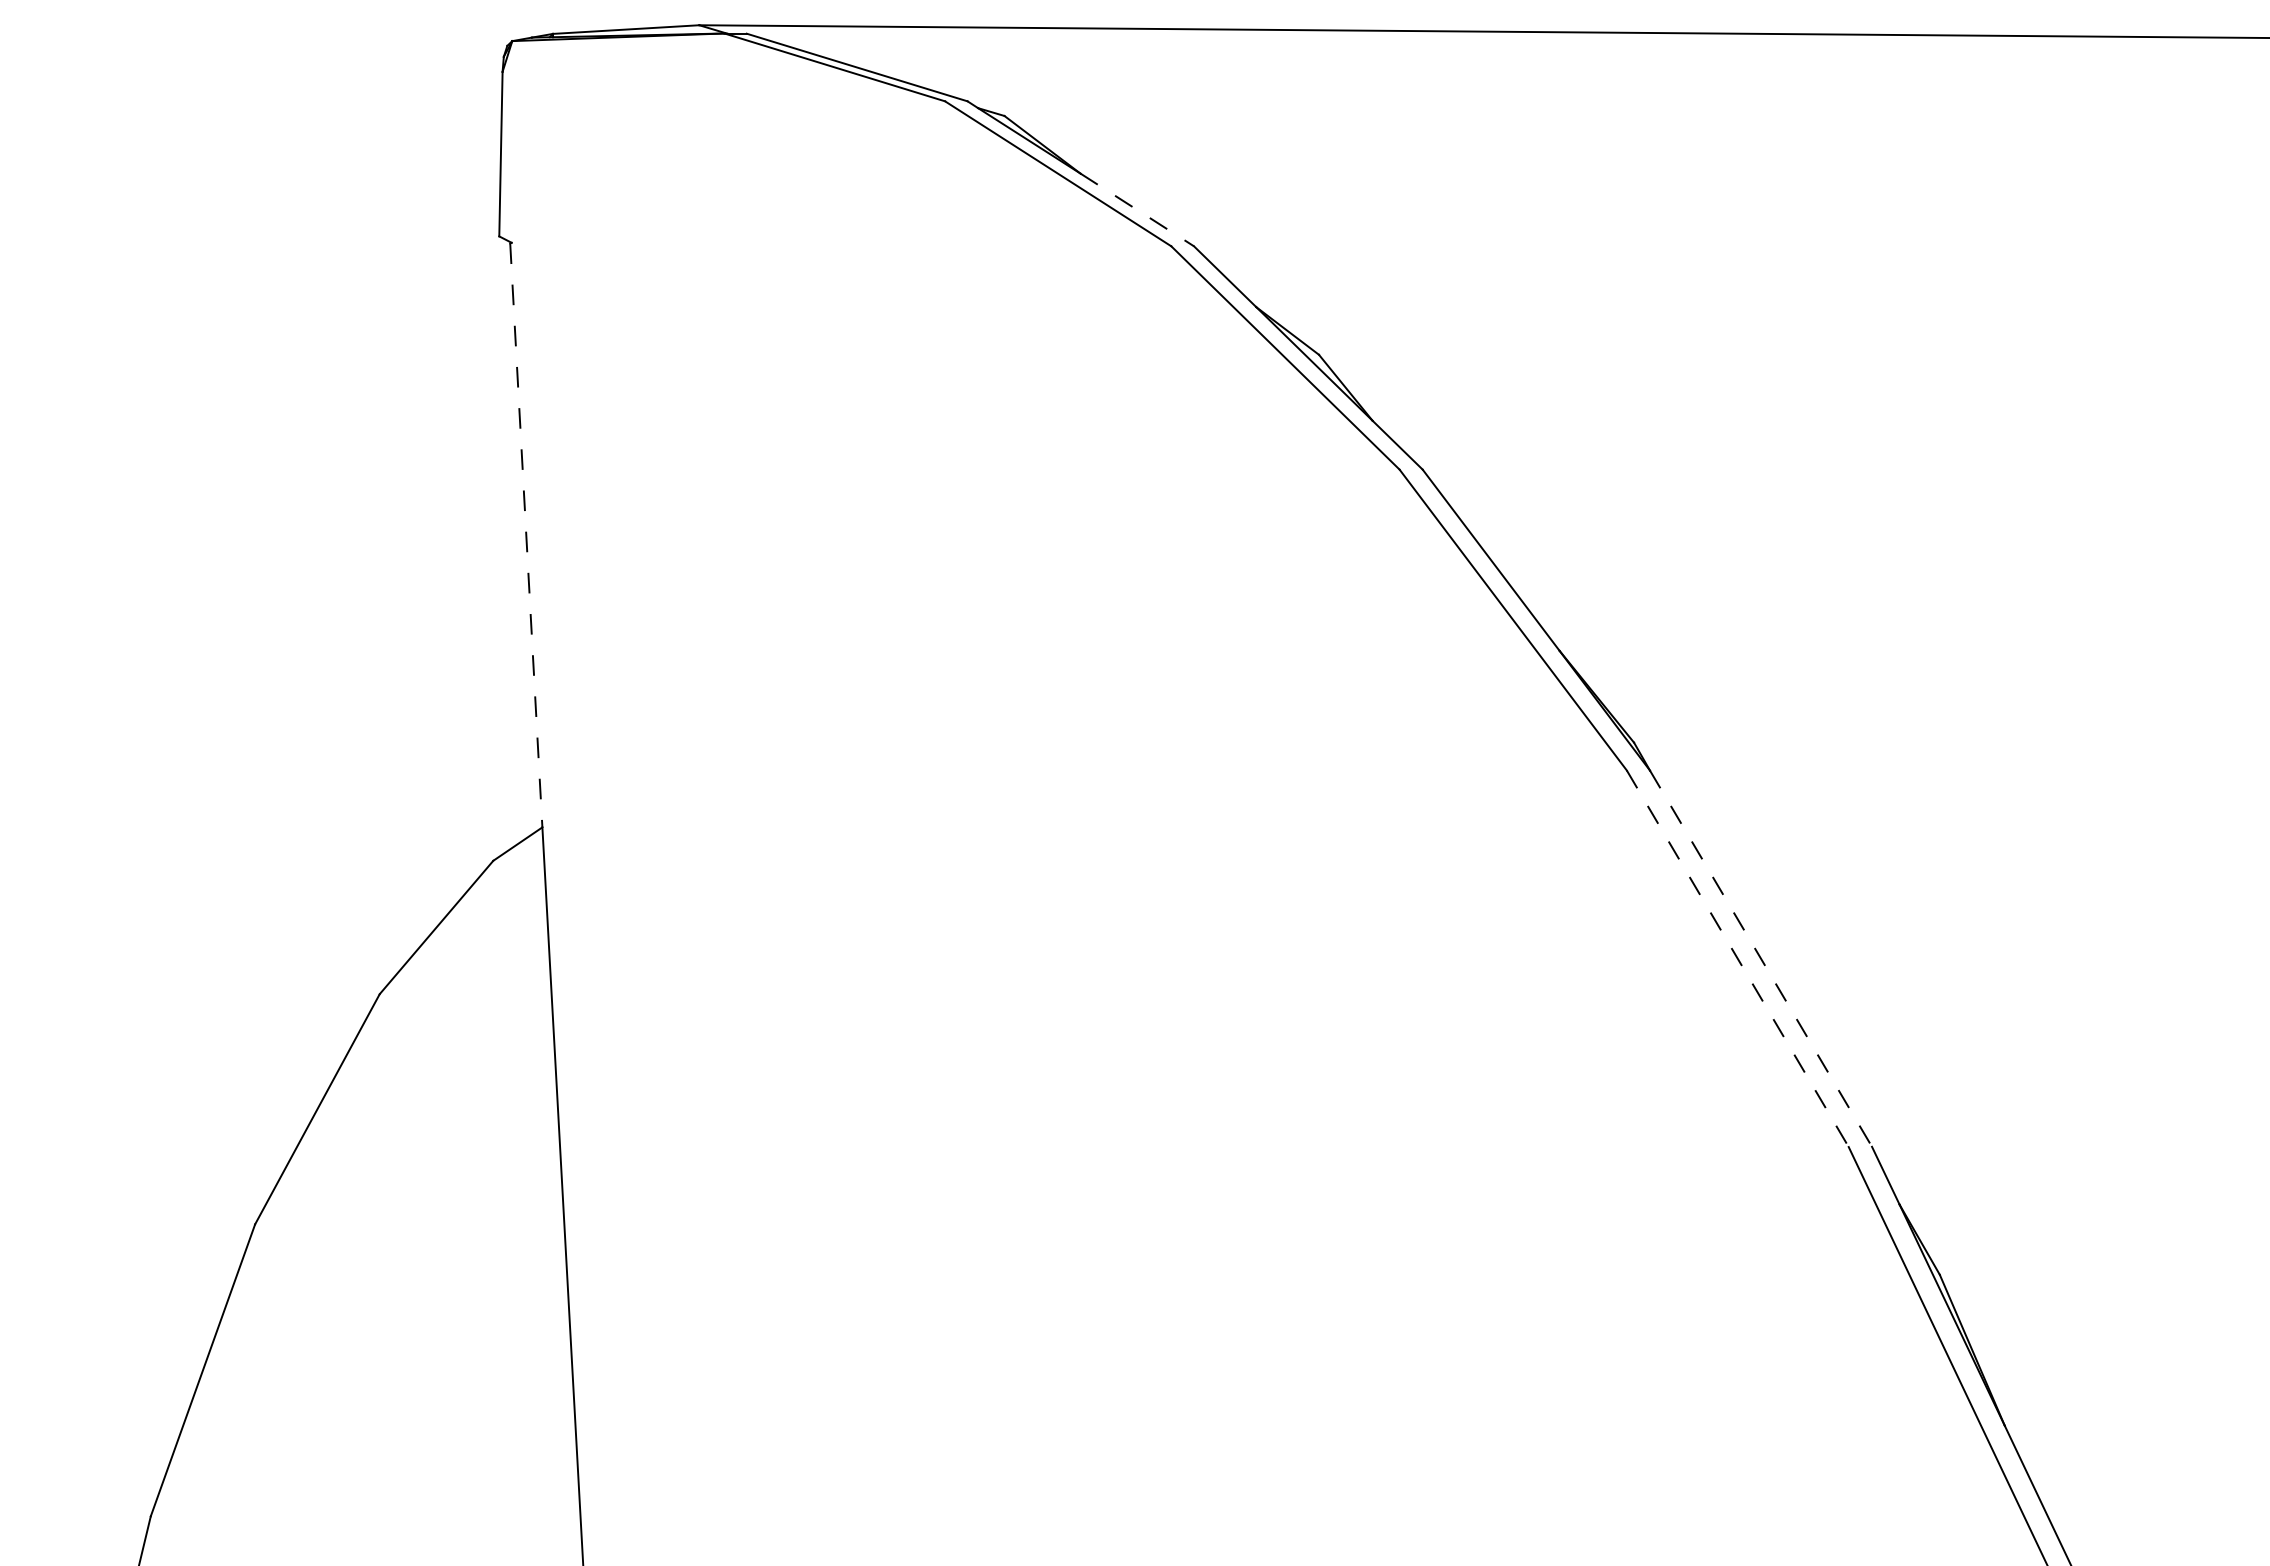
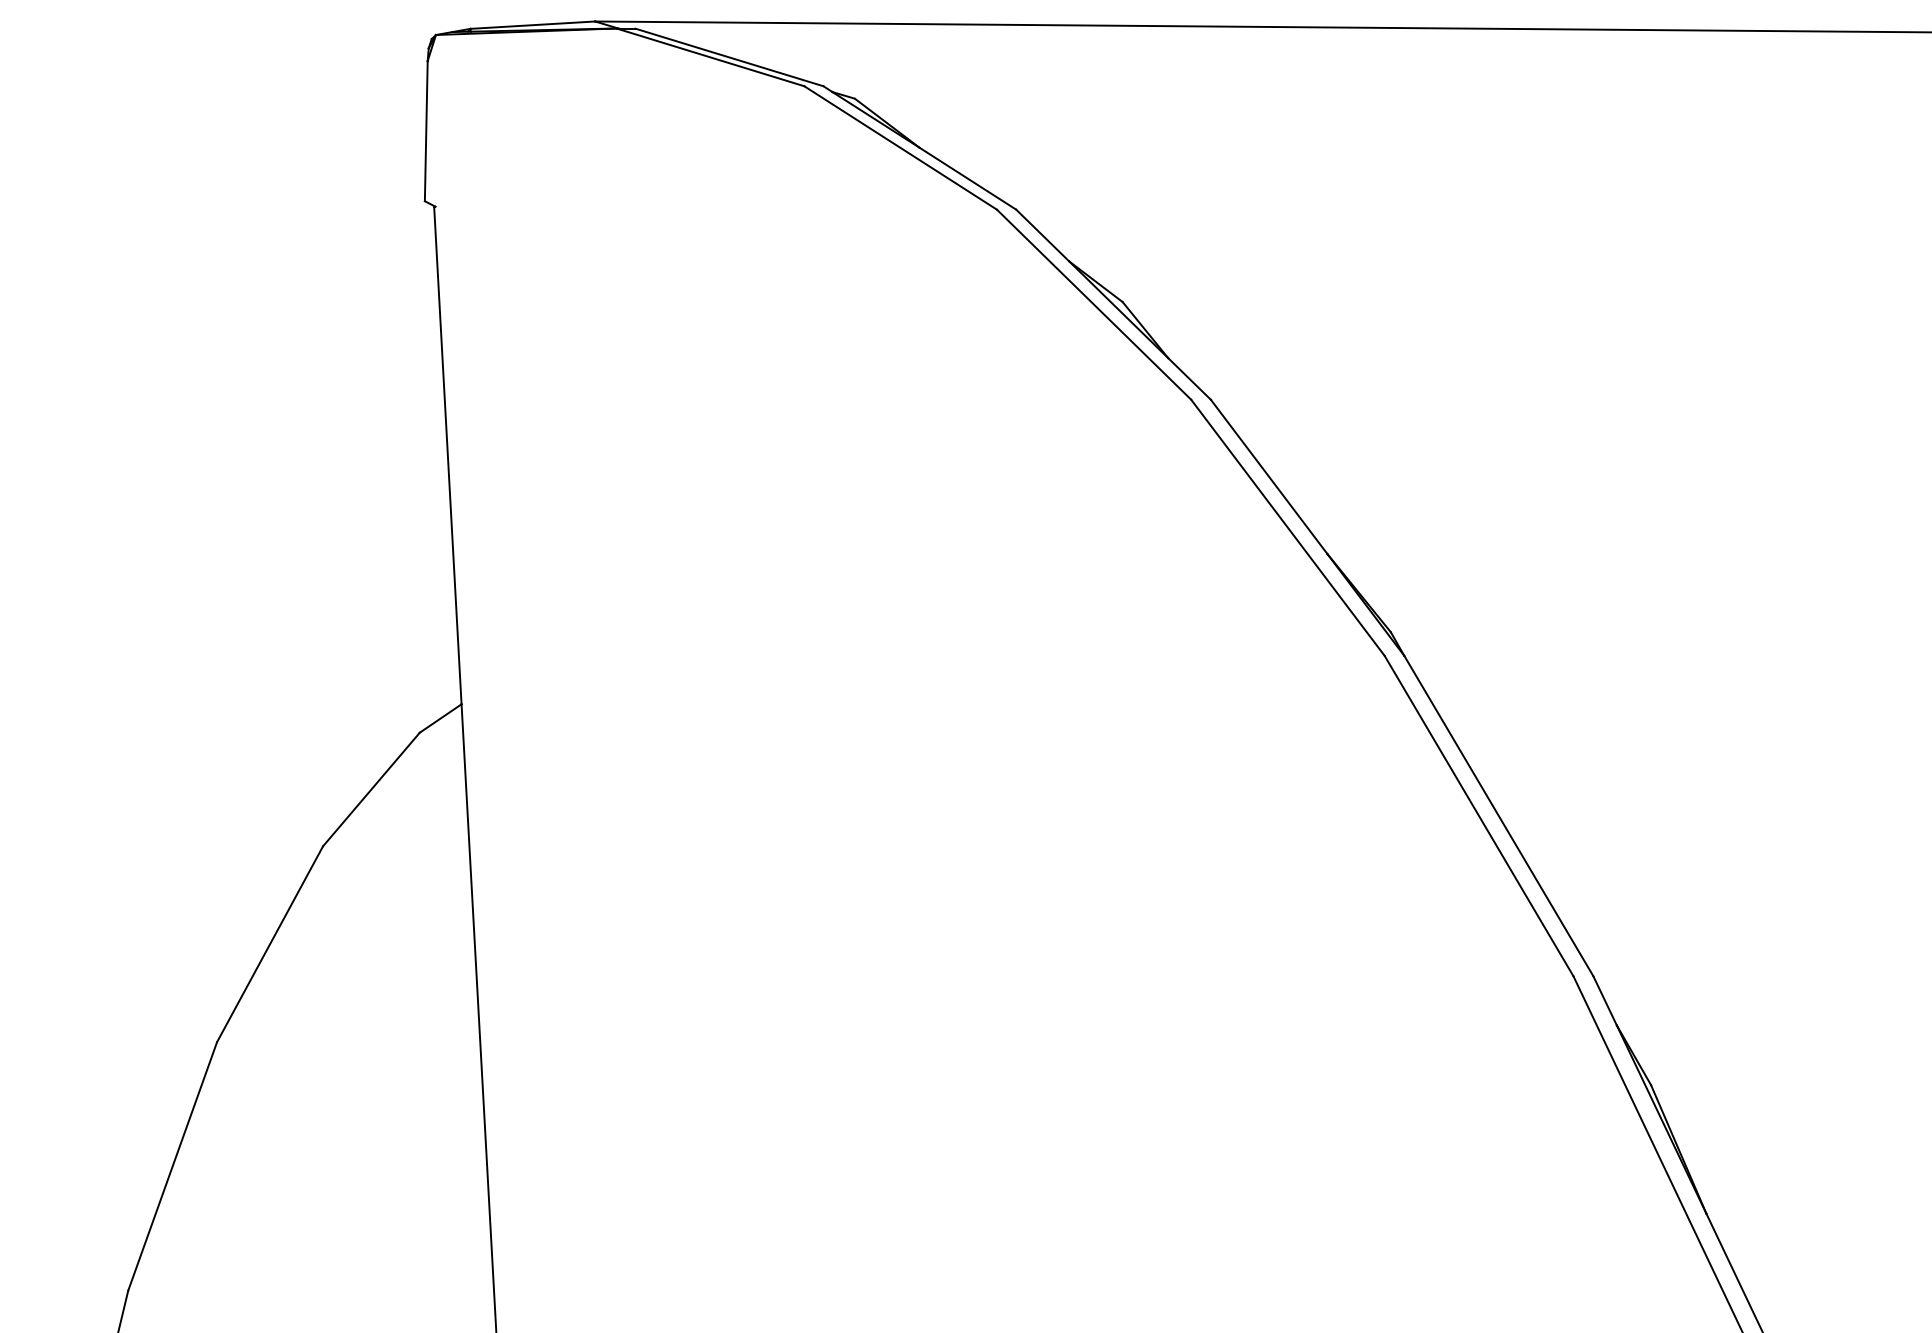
line: (1137, 209) -> (968, 178), dashed -> solid
line: (525, 535) -> (447, 455), dashed -> solid
line: (1738, 959) -> (1479, 816), dashed -> solid
line: (1760, 959) -> (1498, 816), dashed -> solid

